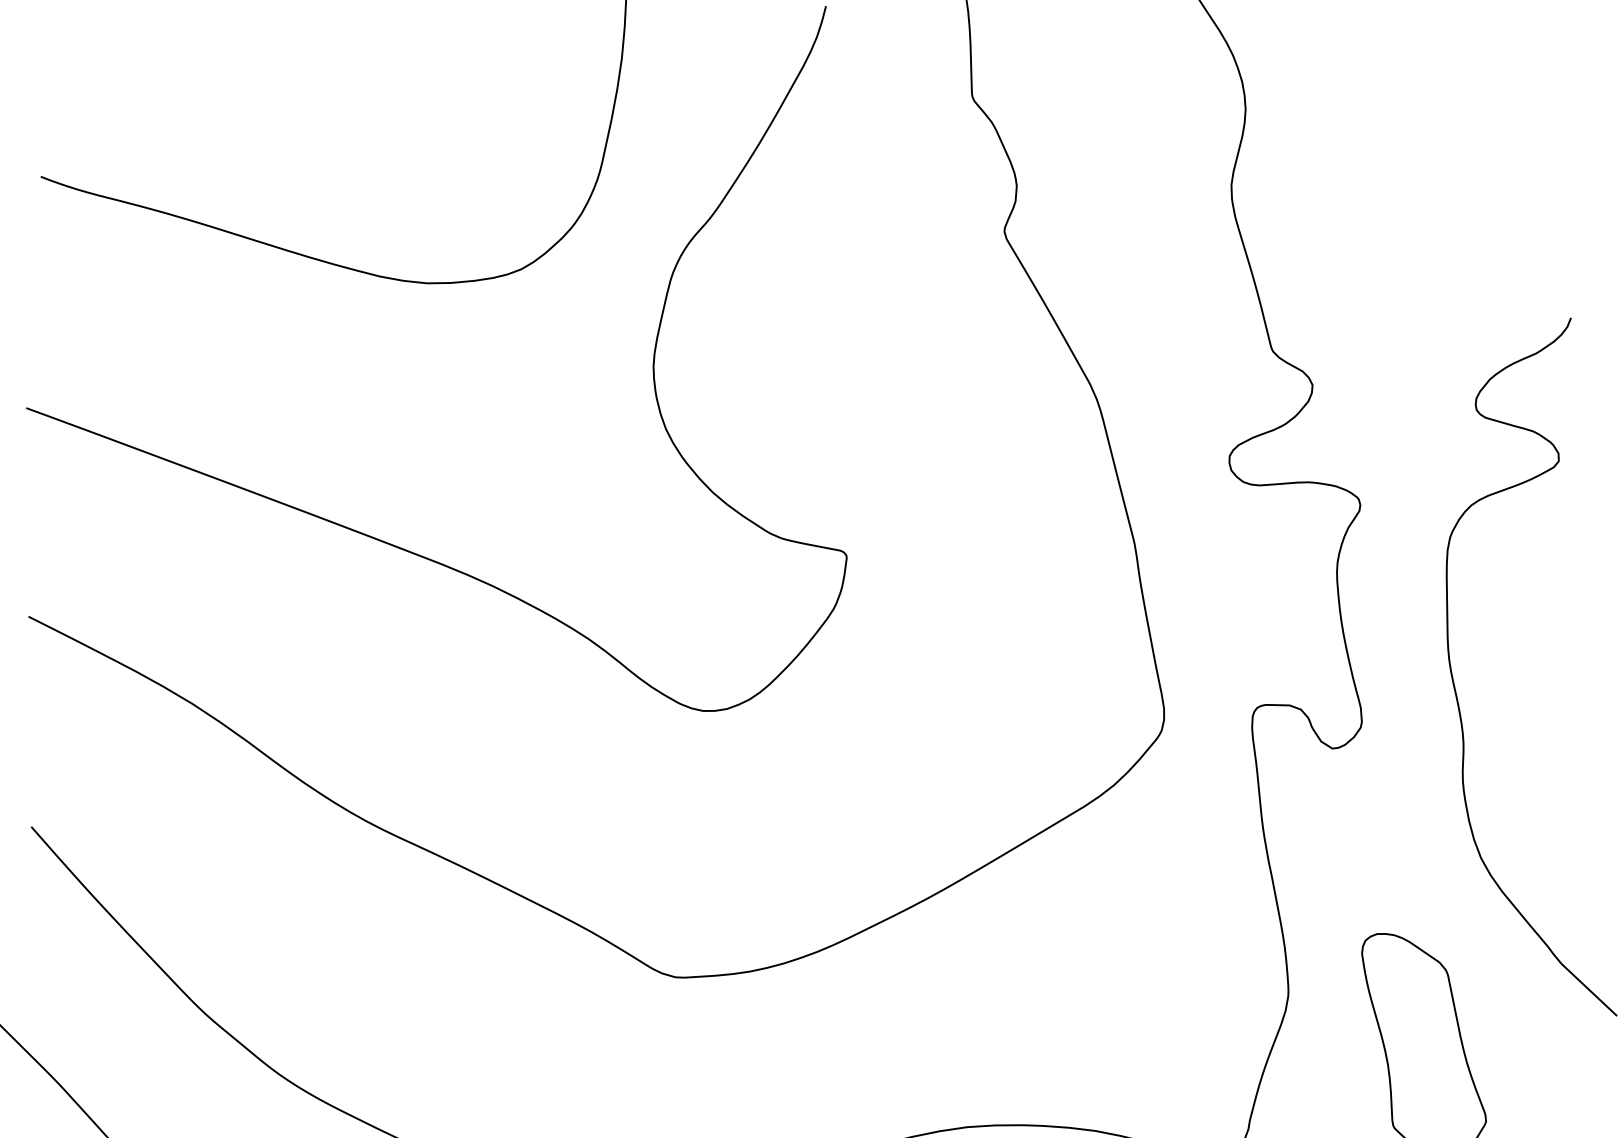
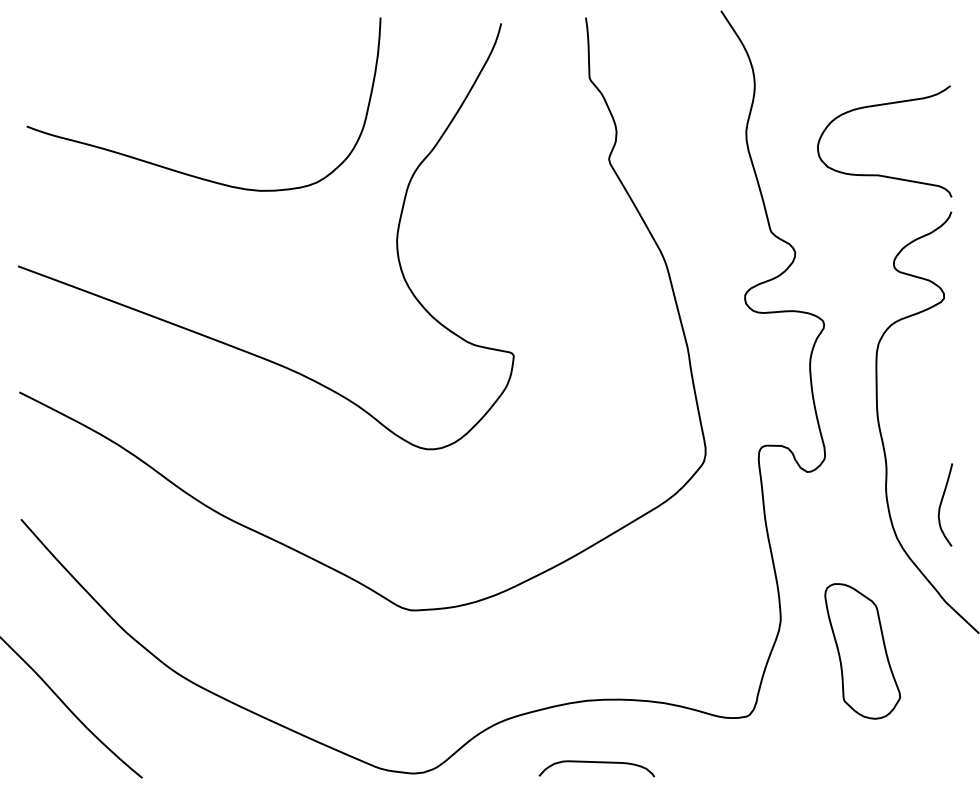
curve: (1453, 256) -> (880, 174), added
curve: (1556, 798) -> (942, 502), added

